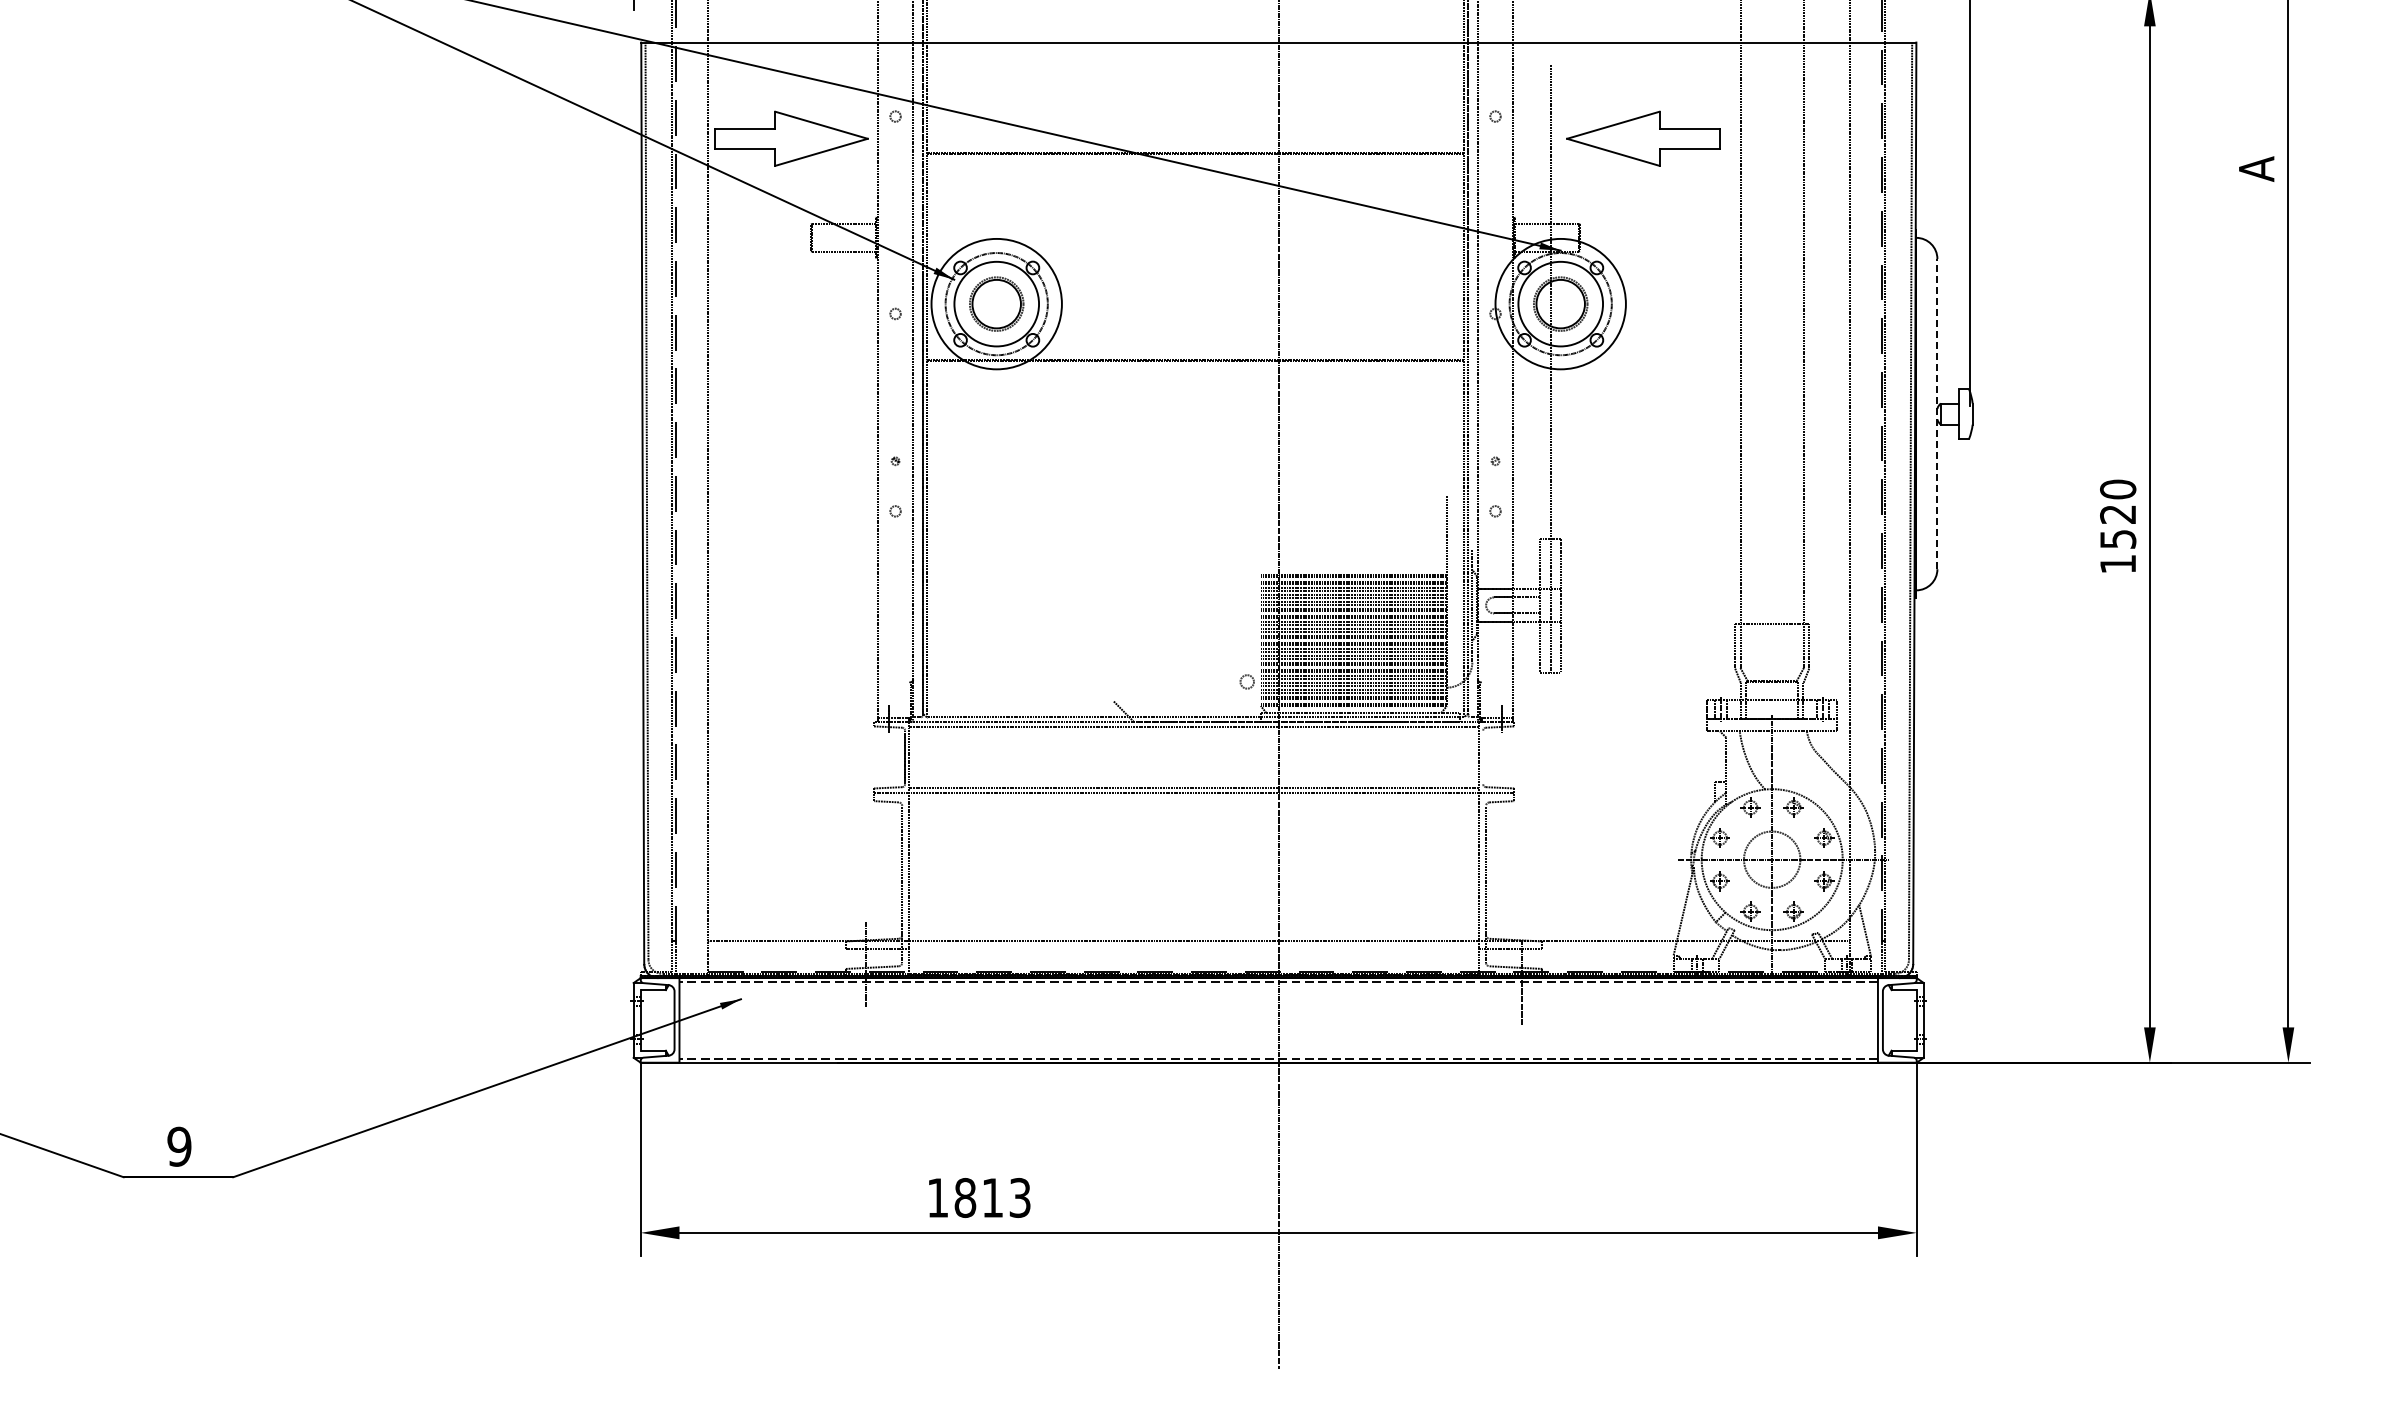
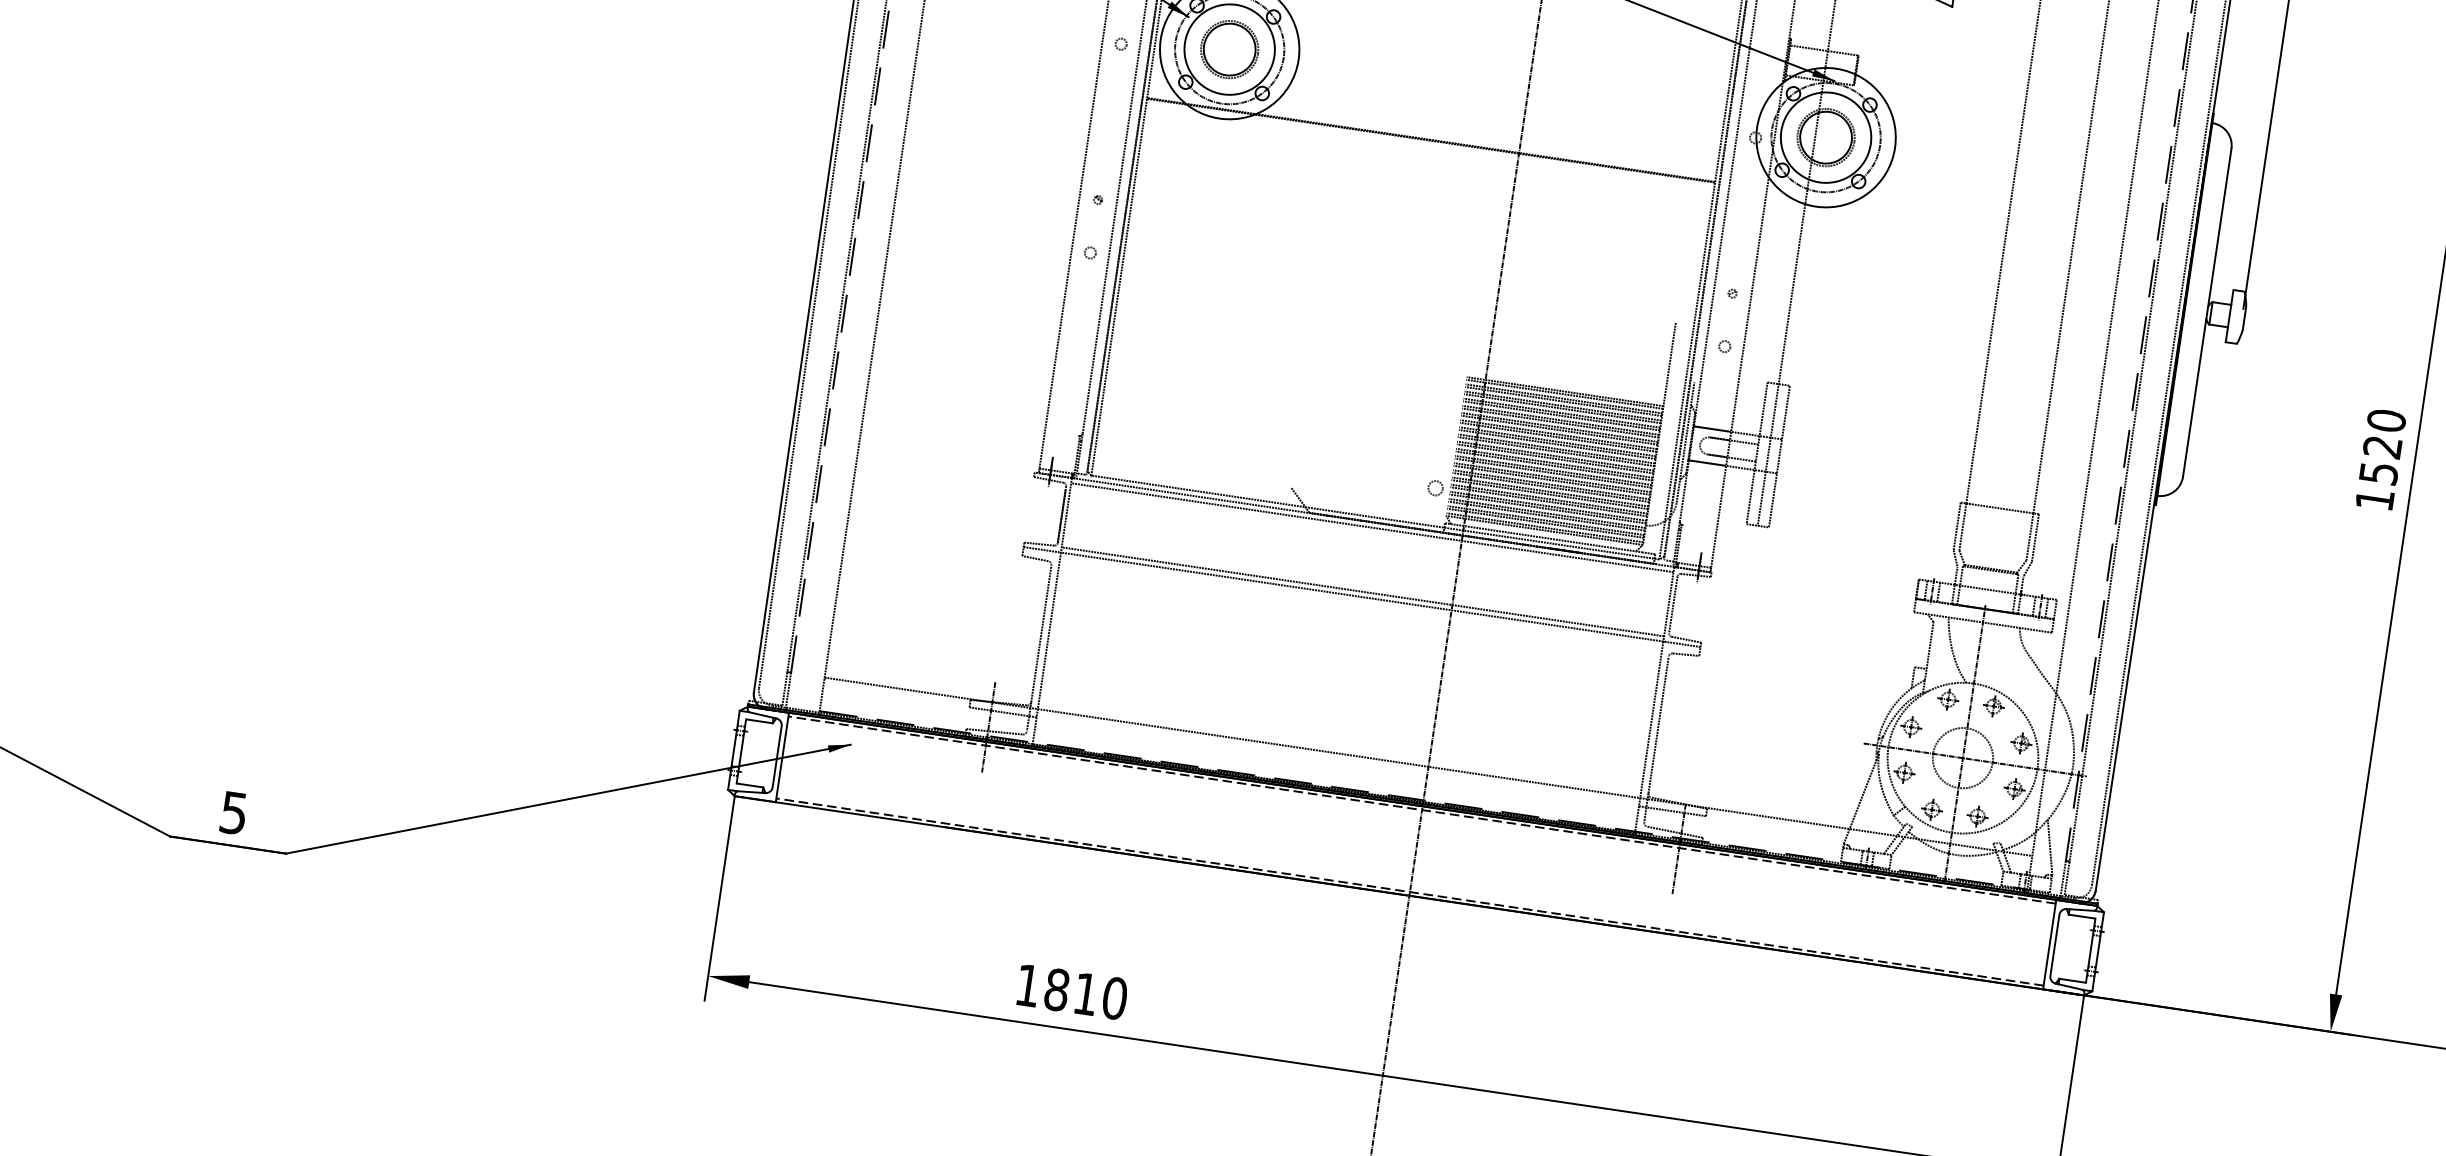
line: (1937, 413) -> (2207, 312), dashed -> solid
line: (1483, 757) -> (1673, 605), added
text: (179, 1146) -> (234, 812), 9 -> 5
text: (1020, 1197) -> (1115, 998), 1813 -> 1810

